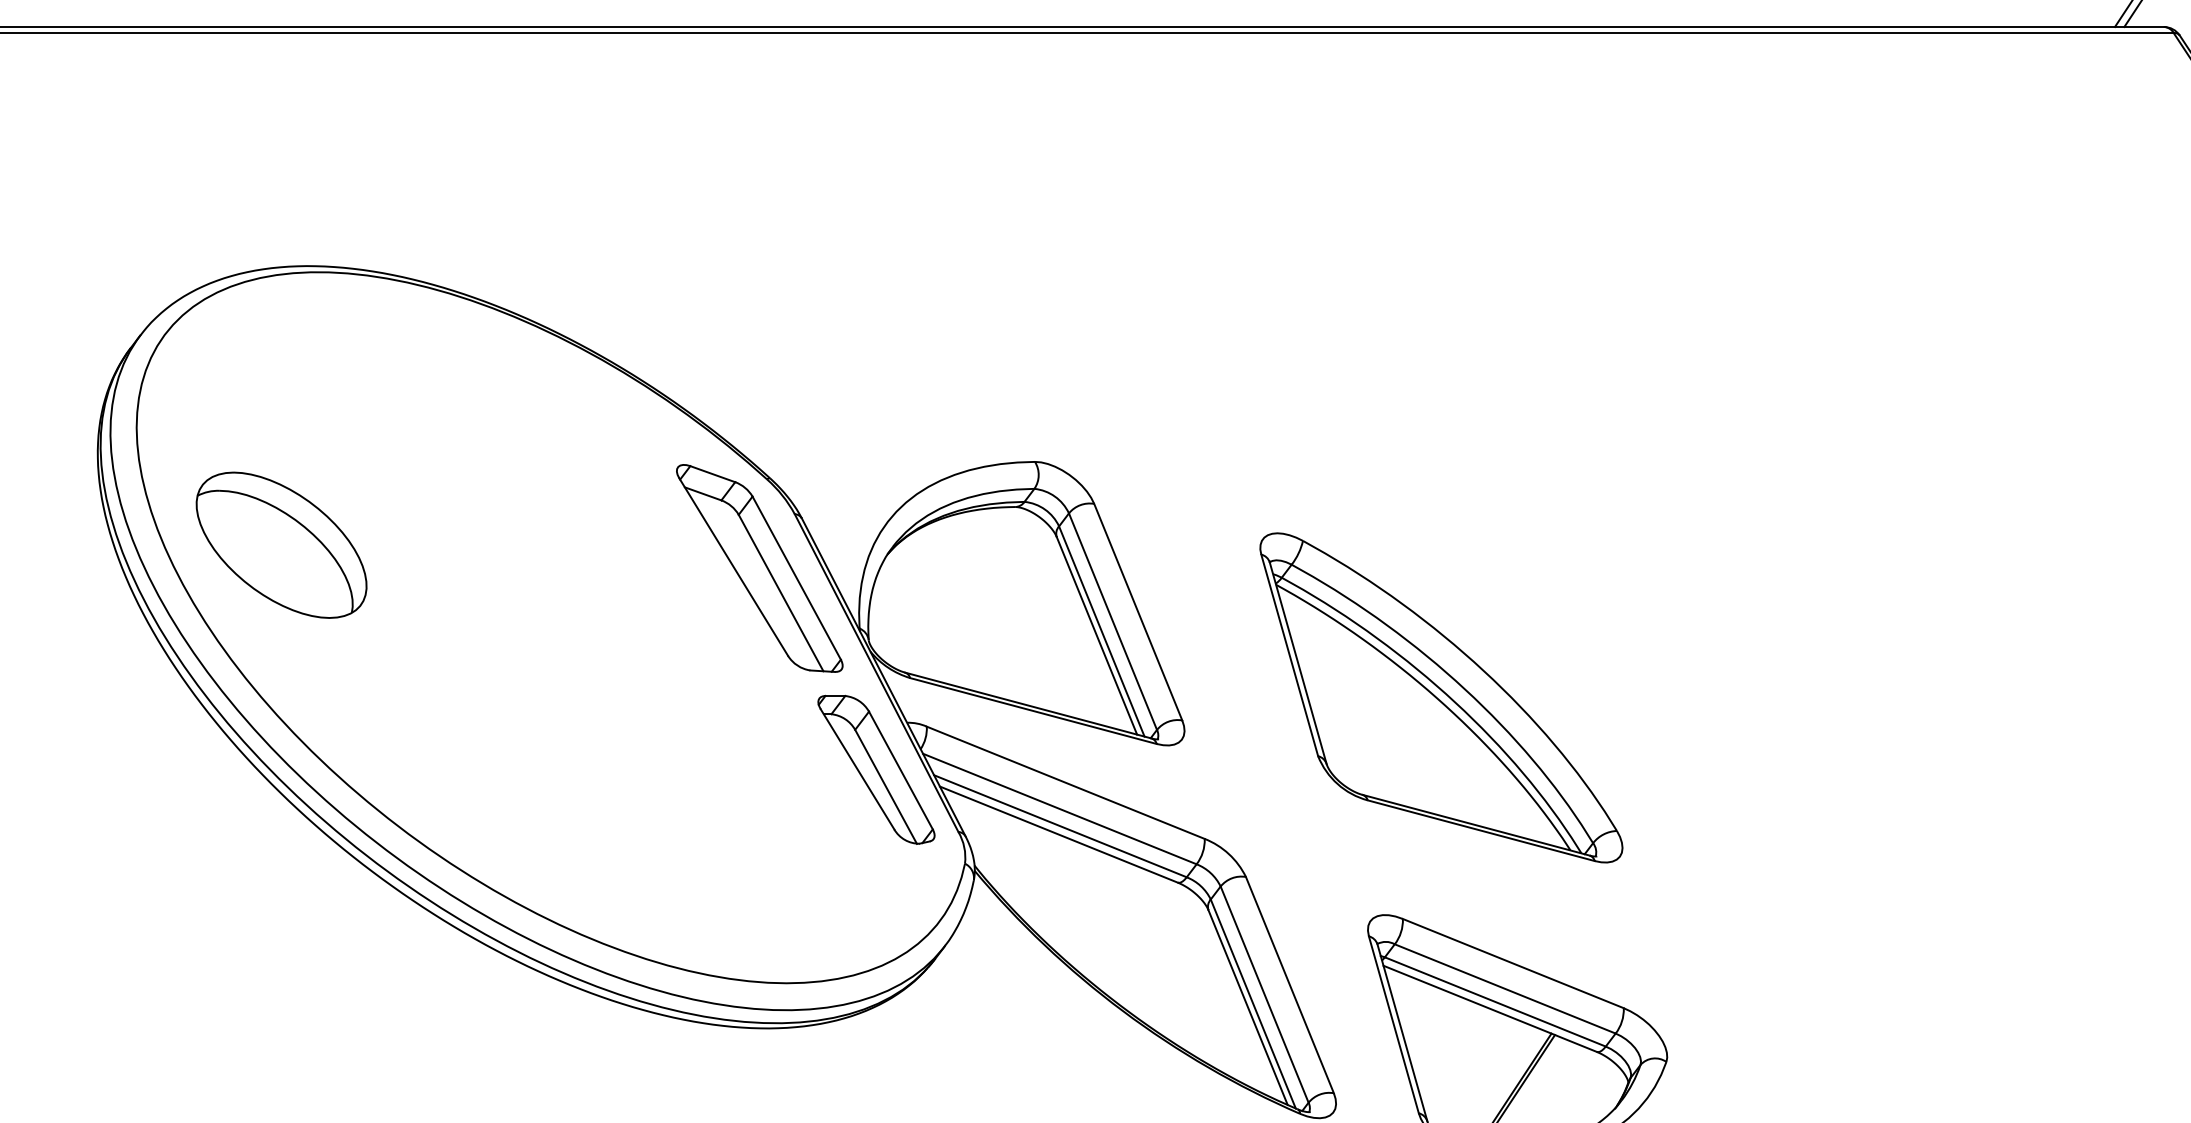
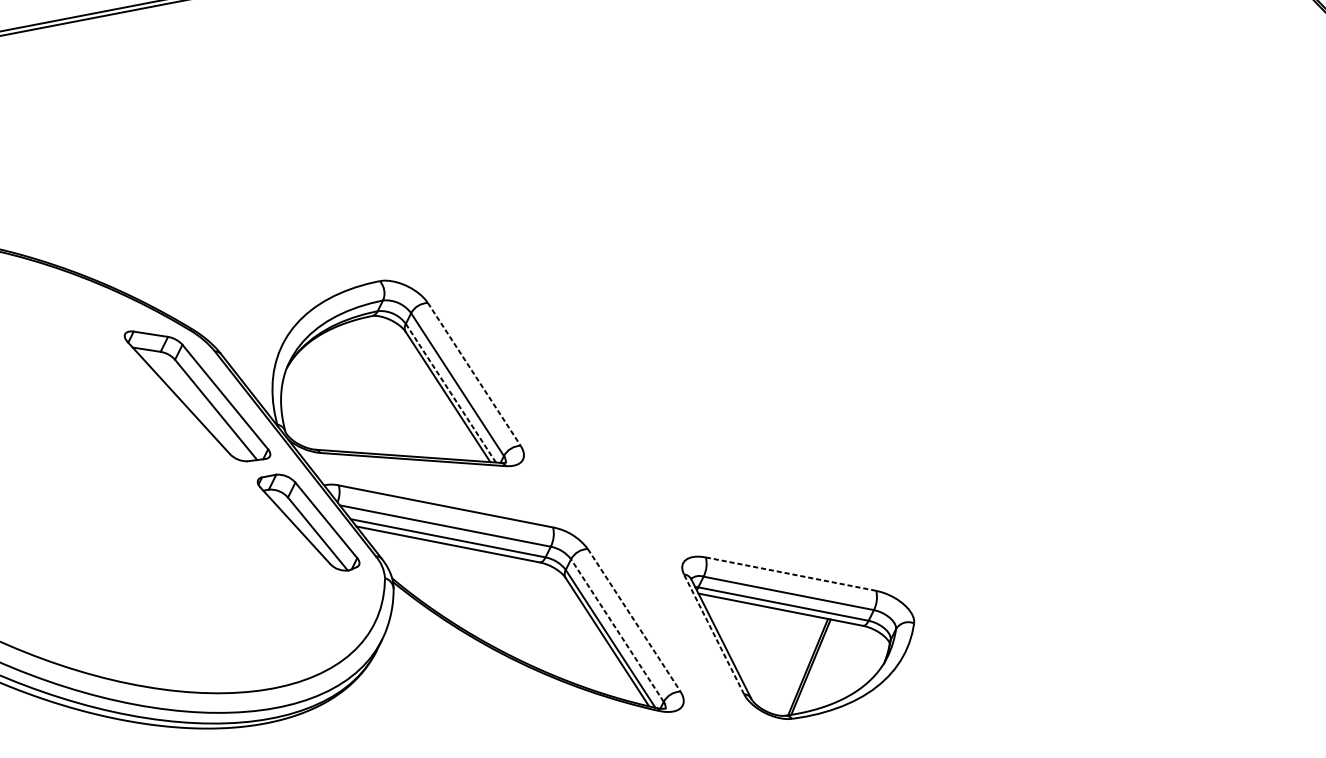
line: (1138, 612) -> (474, 374), solid -> dashed
line: (1102, 631) -> (451, 393), solid -> dashed
part: (1441, 697) -> (703, 393), removed
line: (1513, 963) -> (791, 574), solid -> dashed
line: (1289, 985) -> (633, 620), solid -> dashed
line: (1264, 994) -> (617, 630), solid -> dashed
line: (1393, 1024) -> (713, 634), solid -> dashed

